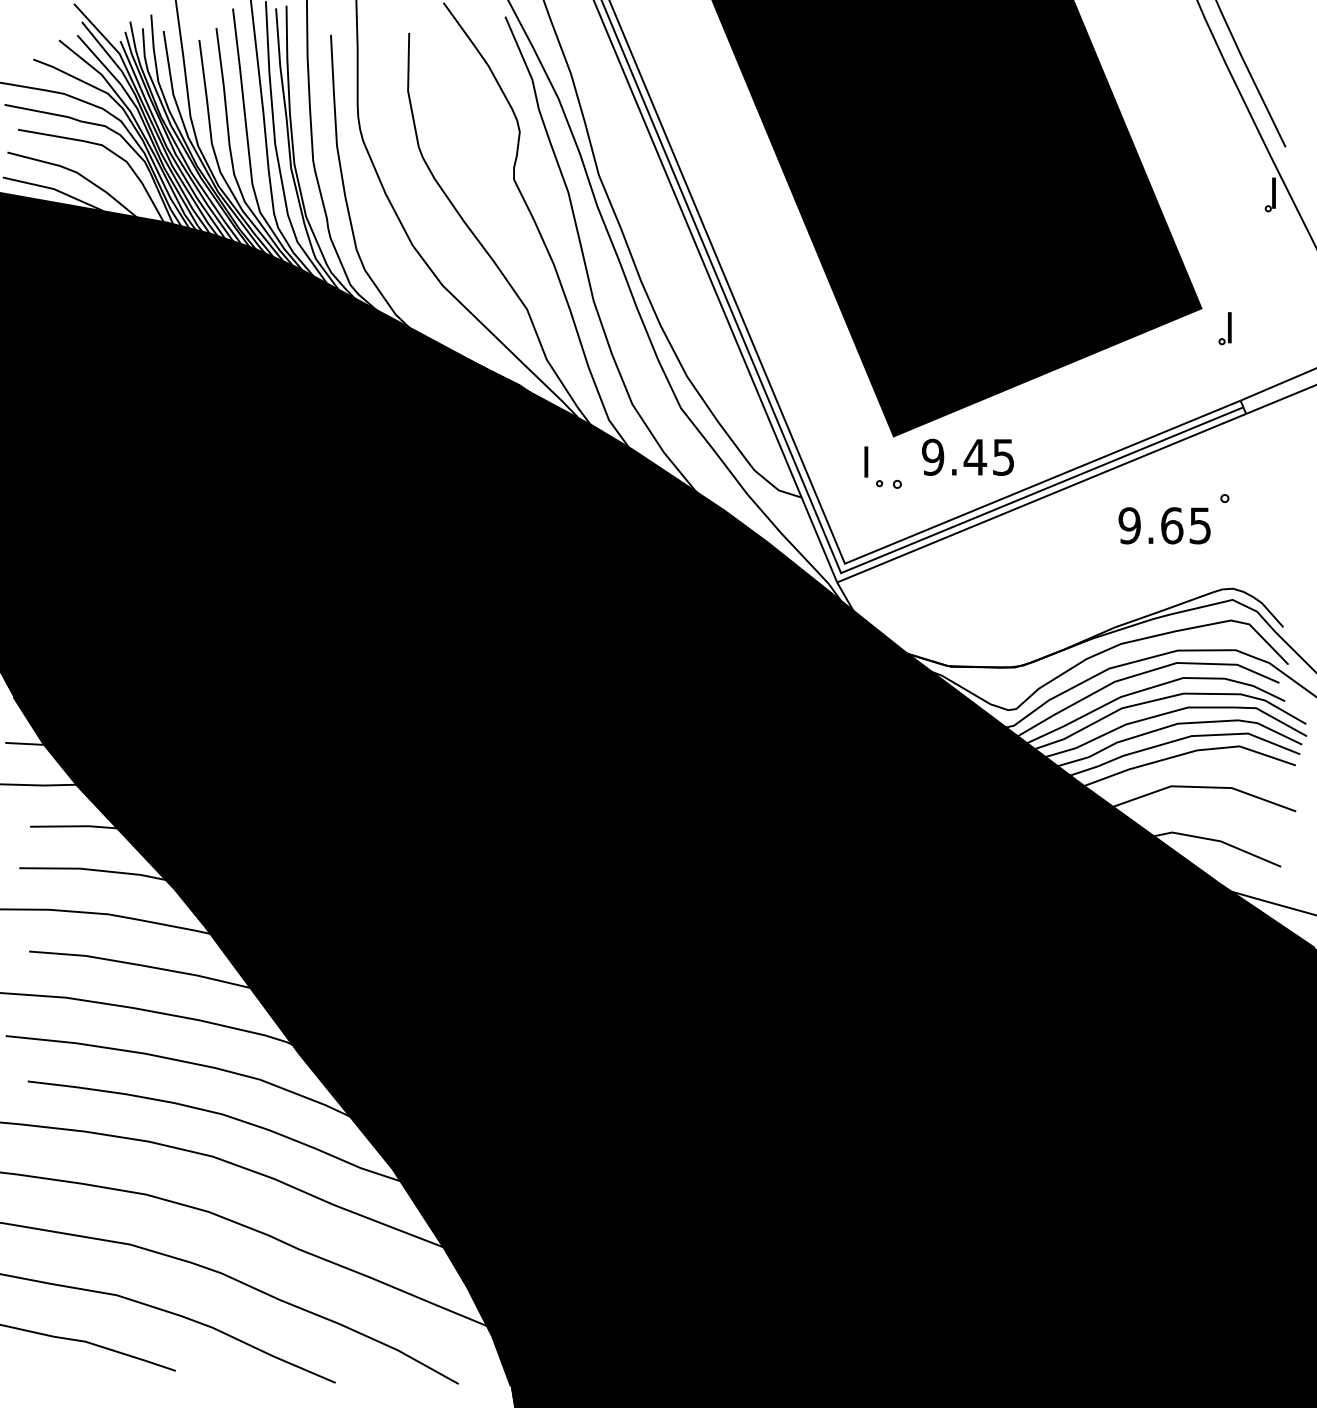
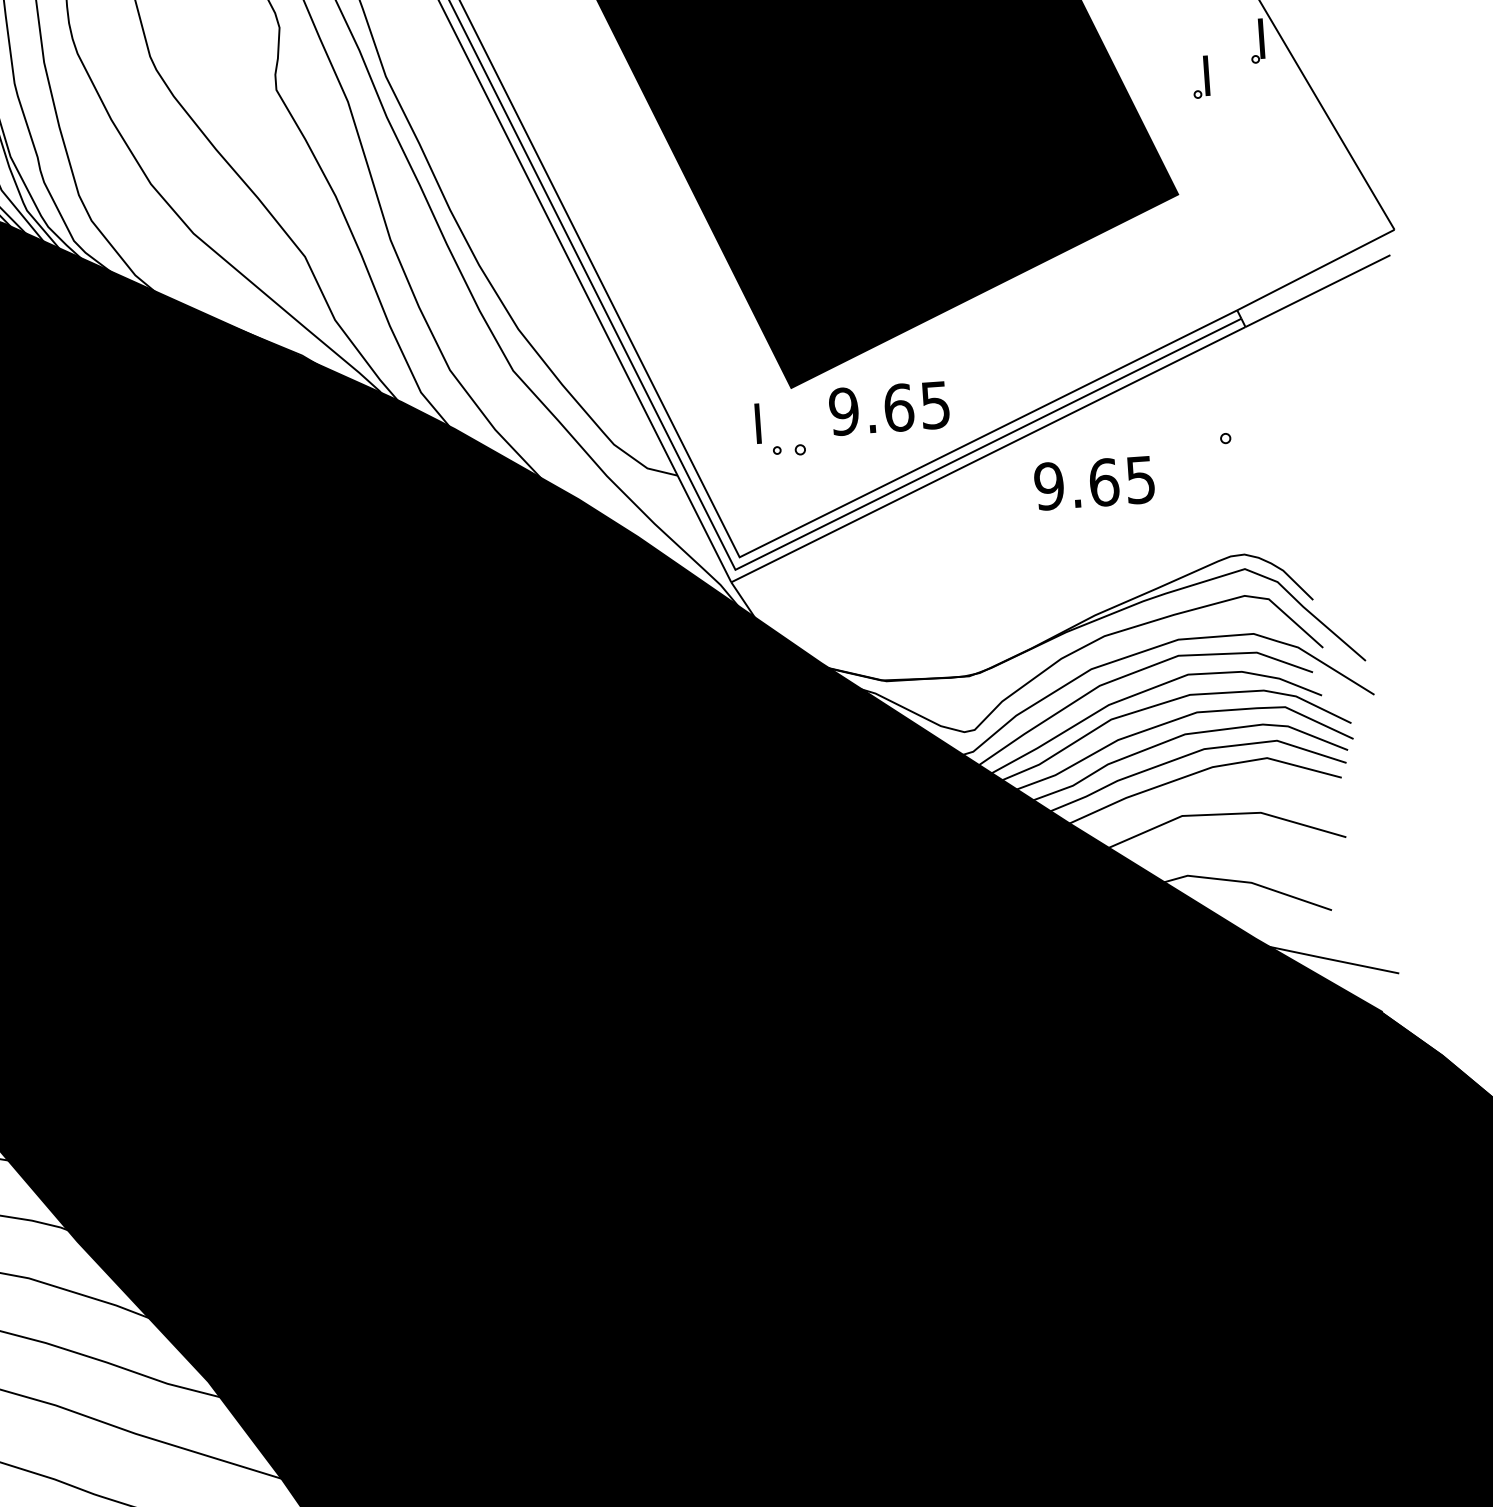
part: (1224, 328) -> (1199, 77), moved
text: (975, 456) -> (898, 406), 9.45 -> 9.65
text: (1164, 525) -> (1094, 482), moved

